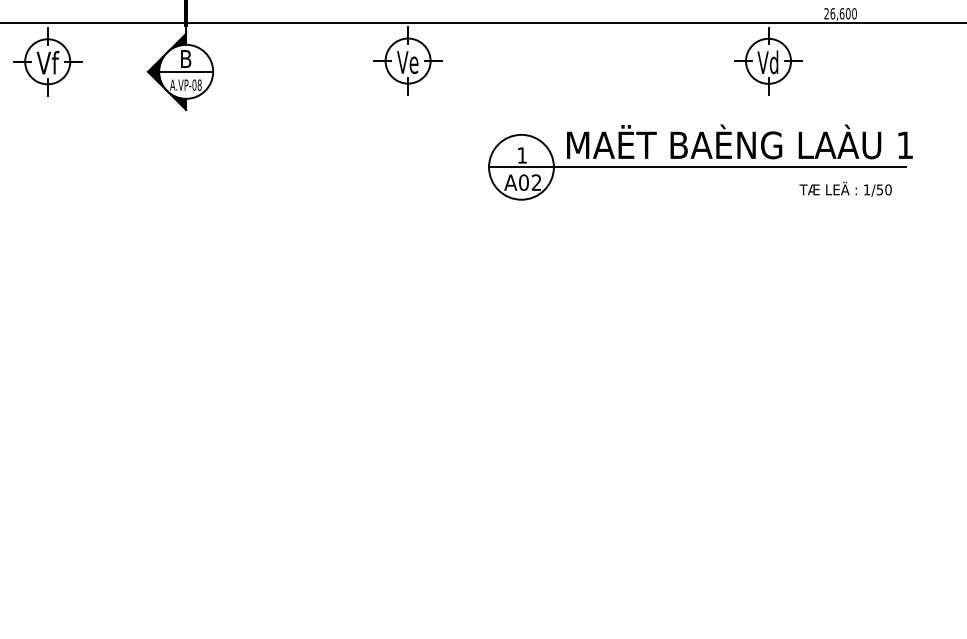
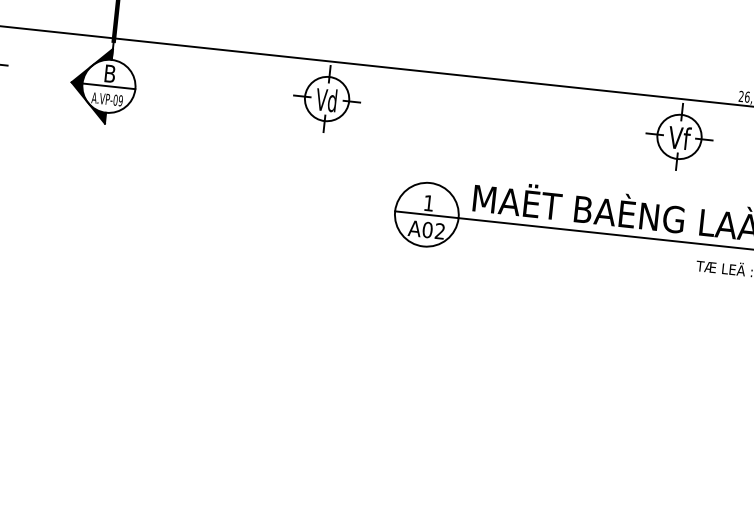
text: (410, 62) -> (329, 100), Ve -> Vd
text: (768, 62) -> (679, 138), Vd -> Vf
text: (199, 84) -> (120, 100), A.VP-08 -> A.VP-09

